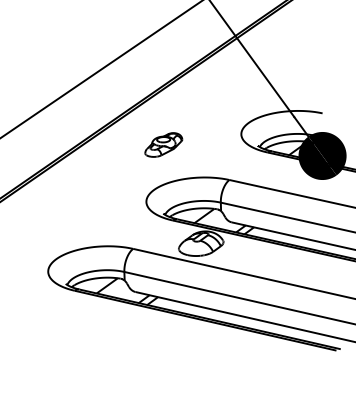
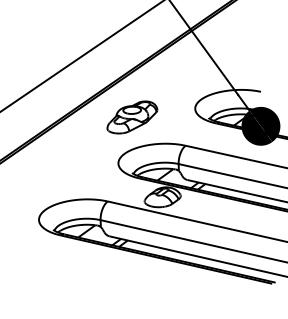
part: (163, 144) -> (132, 117), size x1.67

